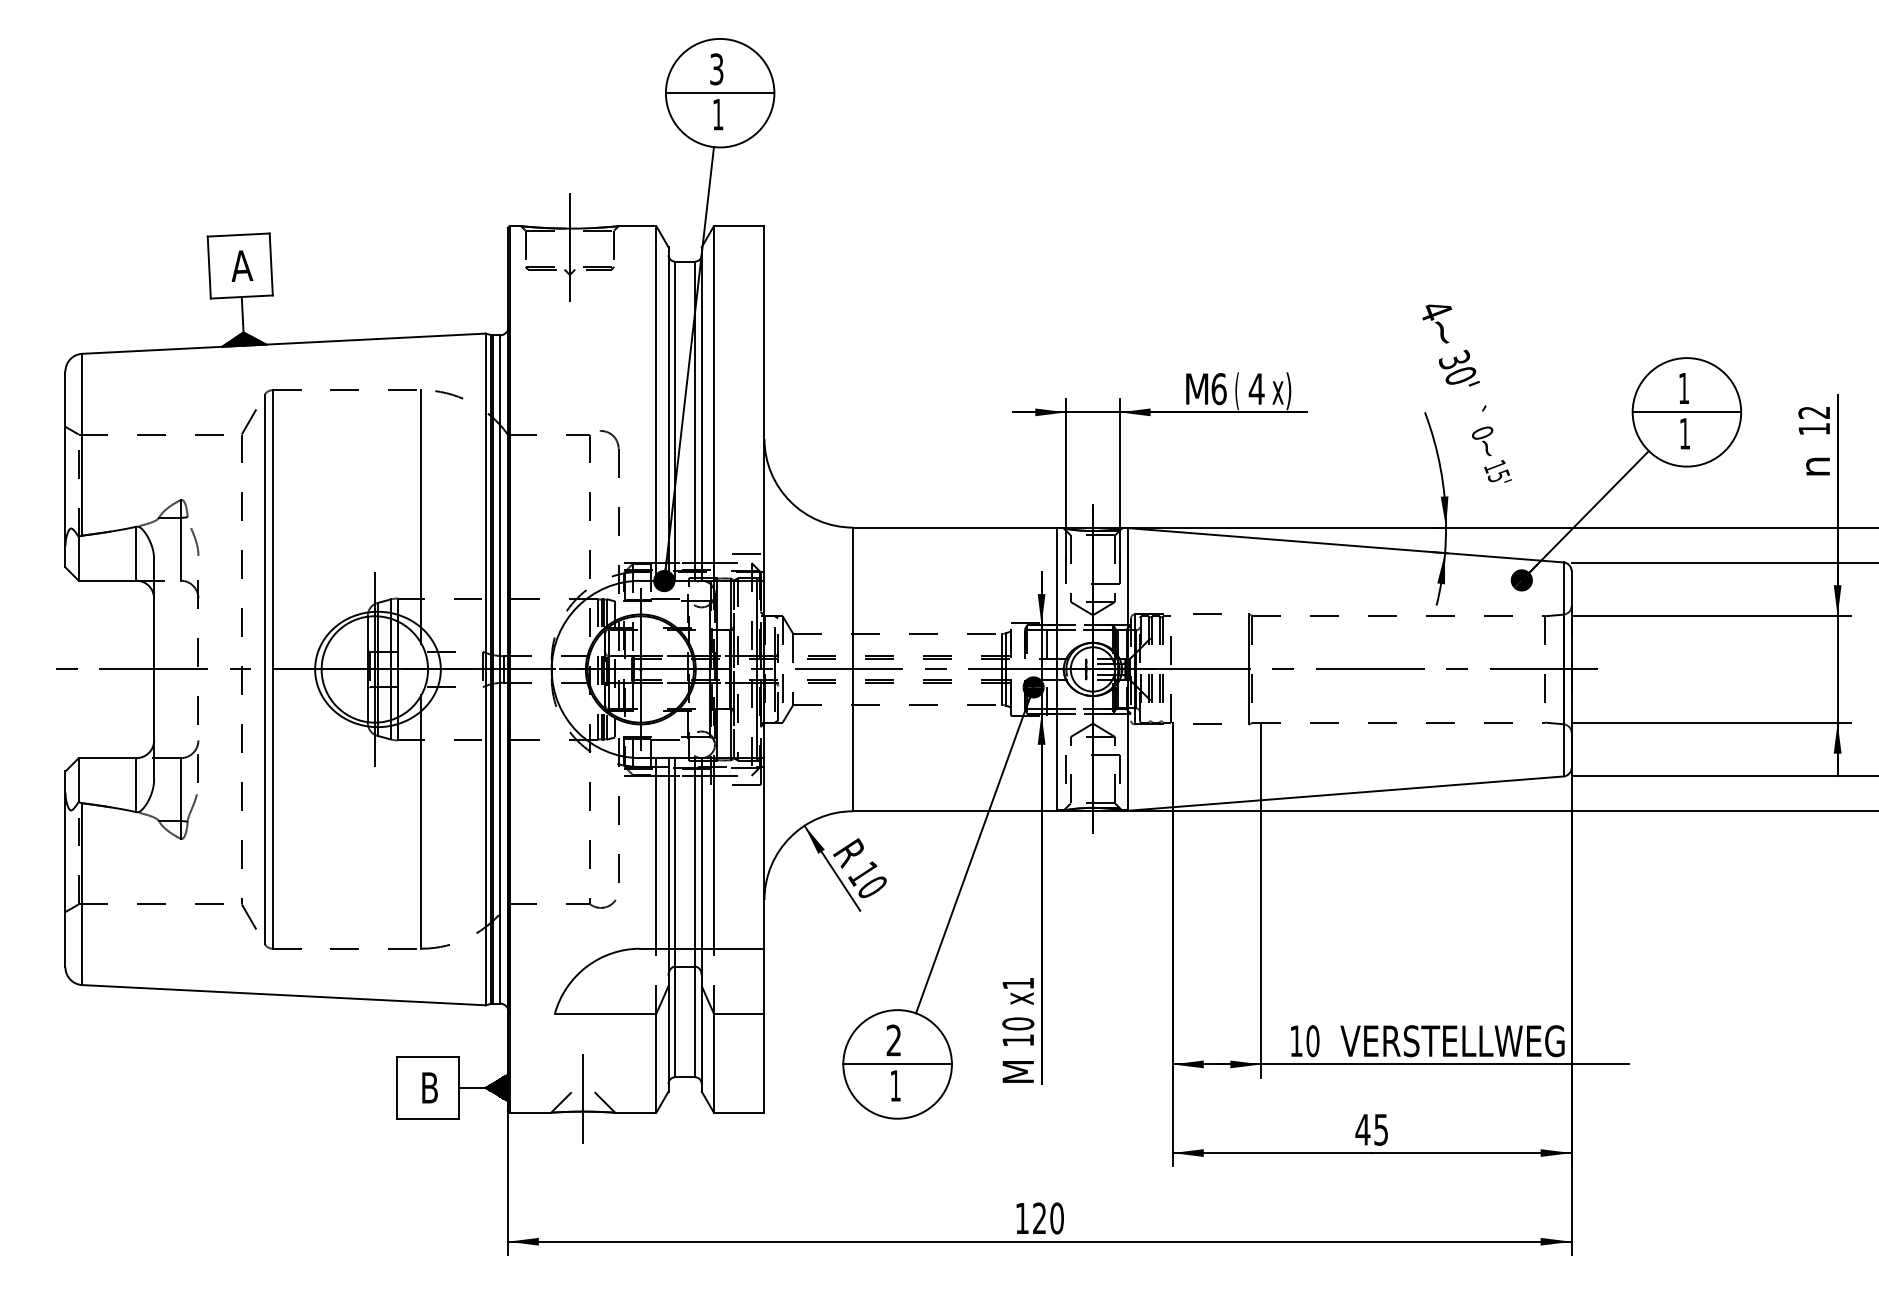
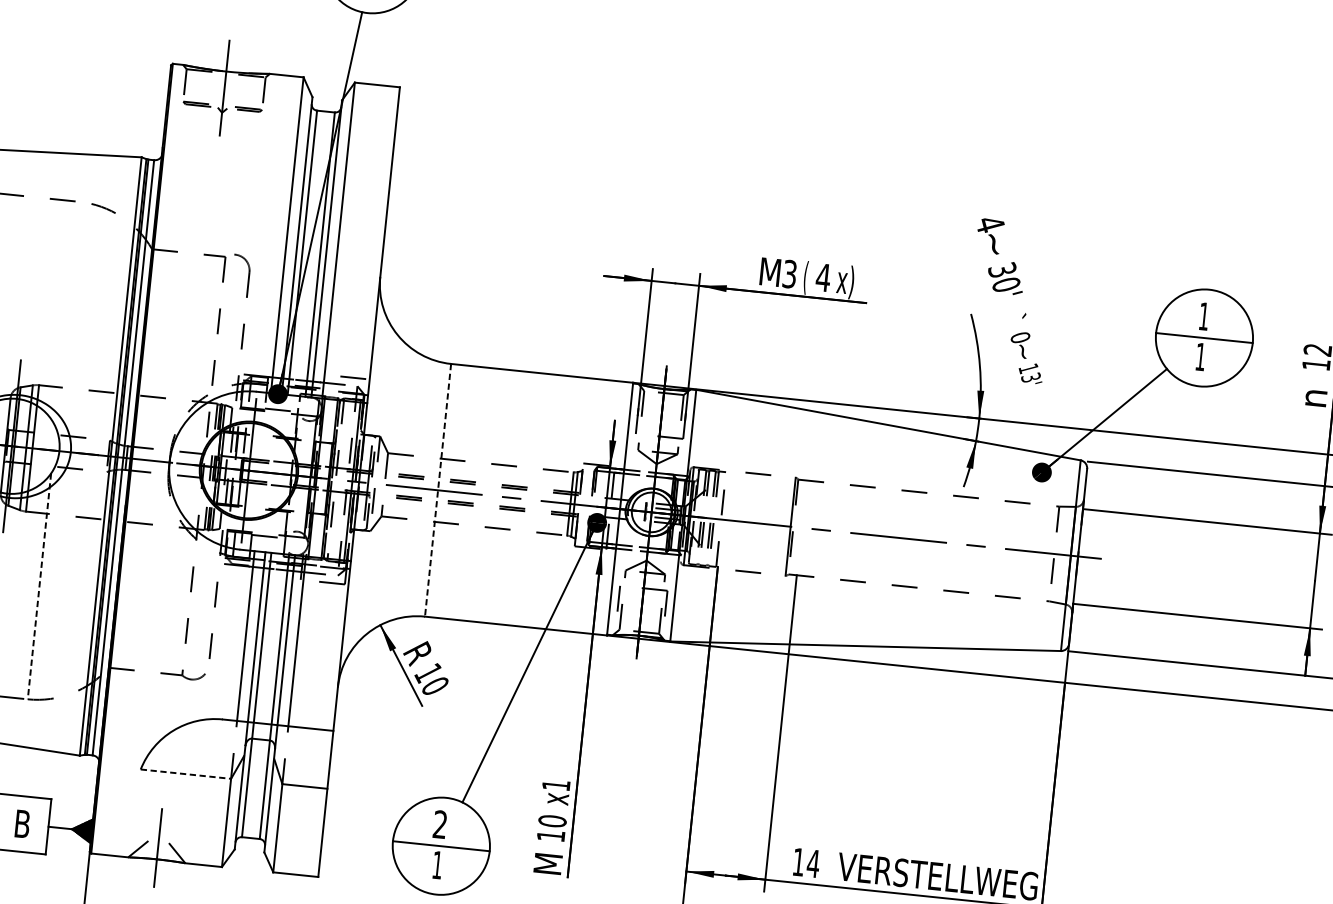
text: (1218, 389) -> (789, 274), 6 -> 3
text: (1499, 475) -> (1031, 377), 15' -> 13'
line: (421, 516) -> (67, 314), removed
line: (853, 669) -> (438, 490), solid -> dashed
line: (421, 821) -> (39, 586), solid -> dashed
line: (605, 1013) -> (185, 773), solid -> dashed
text: (1312, 1041) -> (813, 863), 10 -> 14

